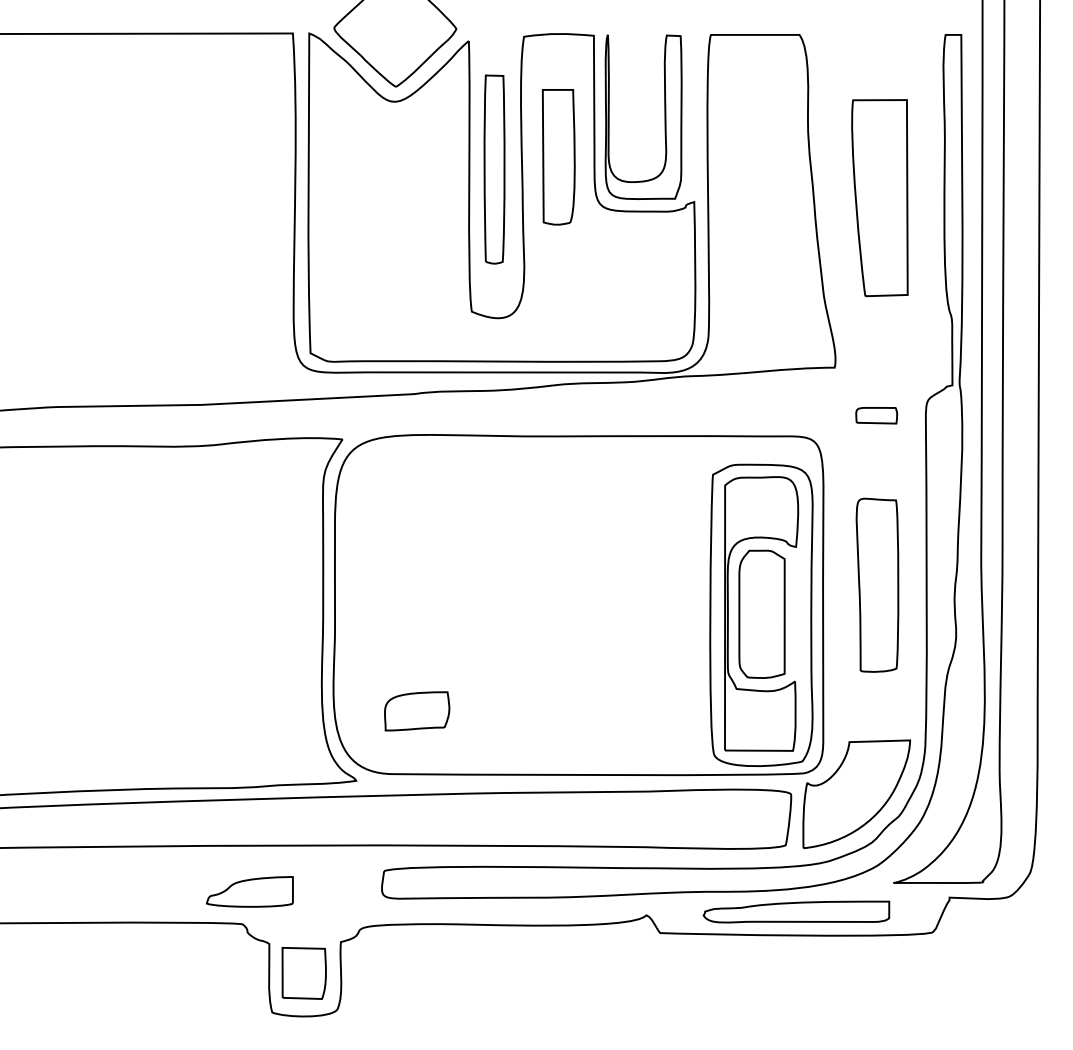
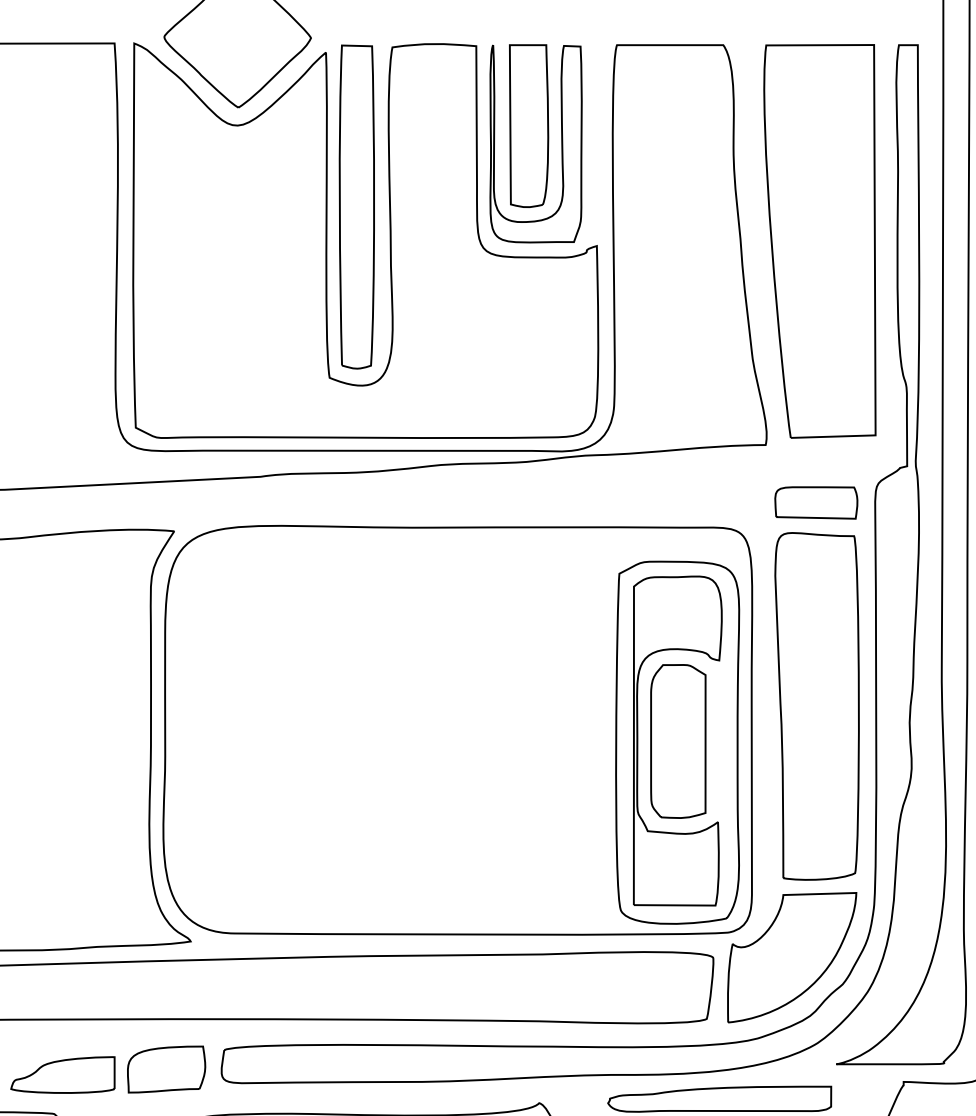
part: (558, 157) -> (528, 126), moved
part: (494, 169) -> (356, 206), size x1.43
part: (879, 197) -> (819, 240), size x1.67
part: (876, 415) -> (815, 502), size x1.67
part: (877, 585) -> (817, 706), size x1.67
part: (417, 711) -> (166, 1069), moved

